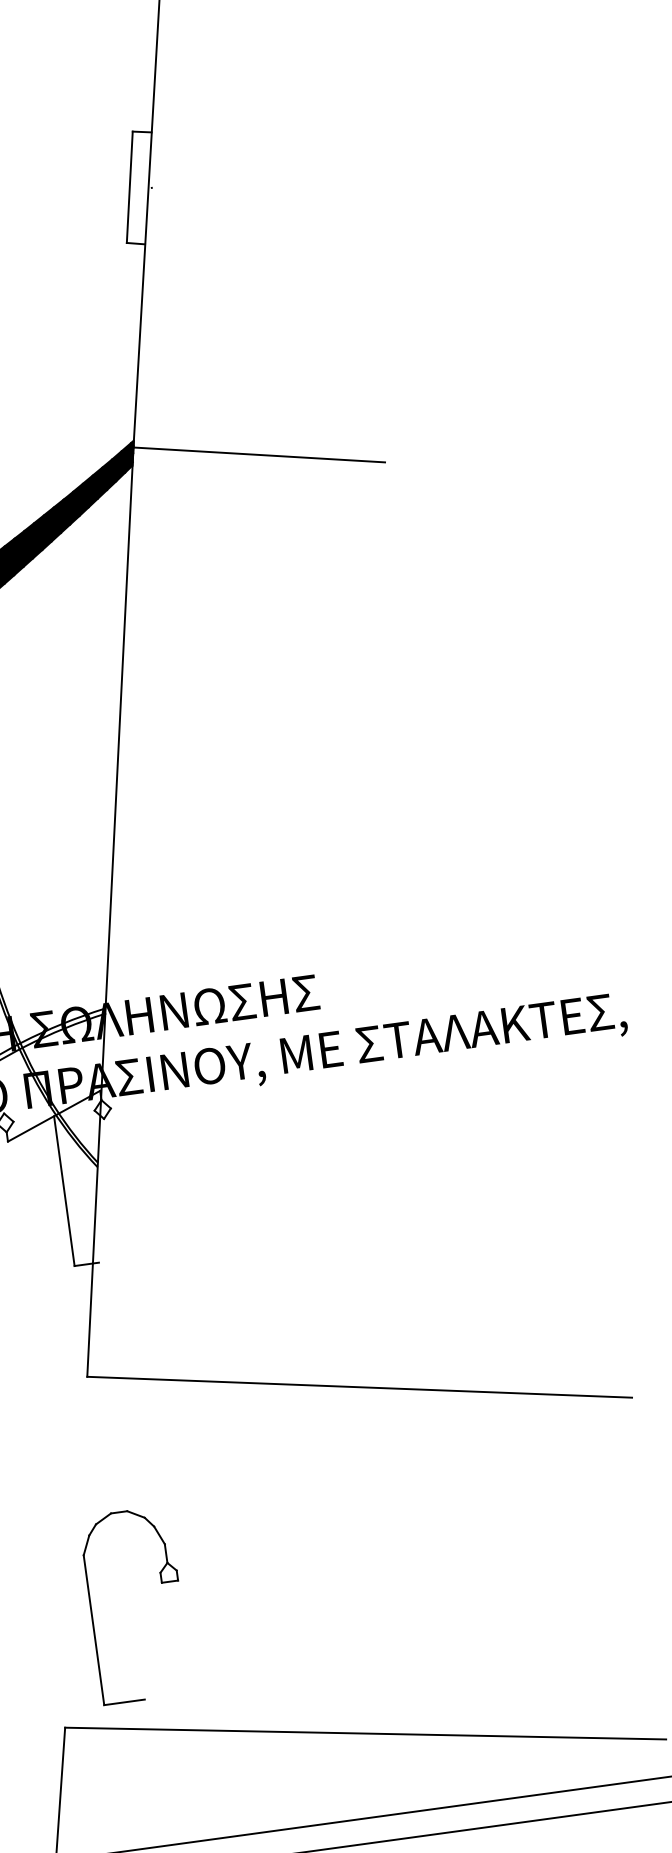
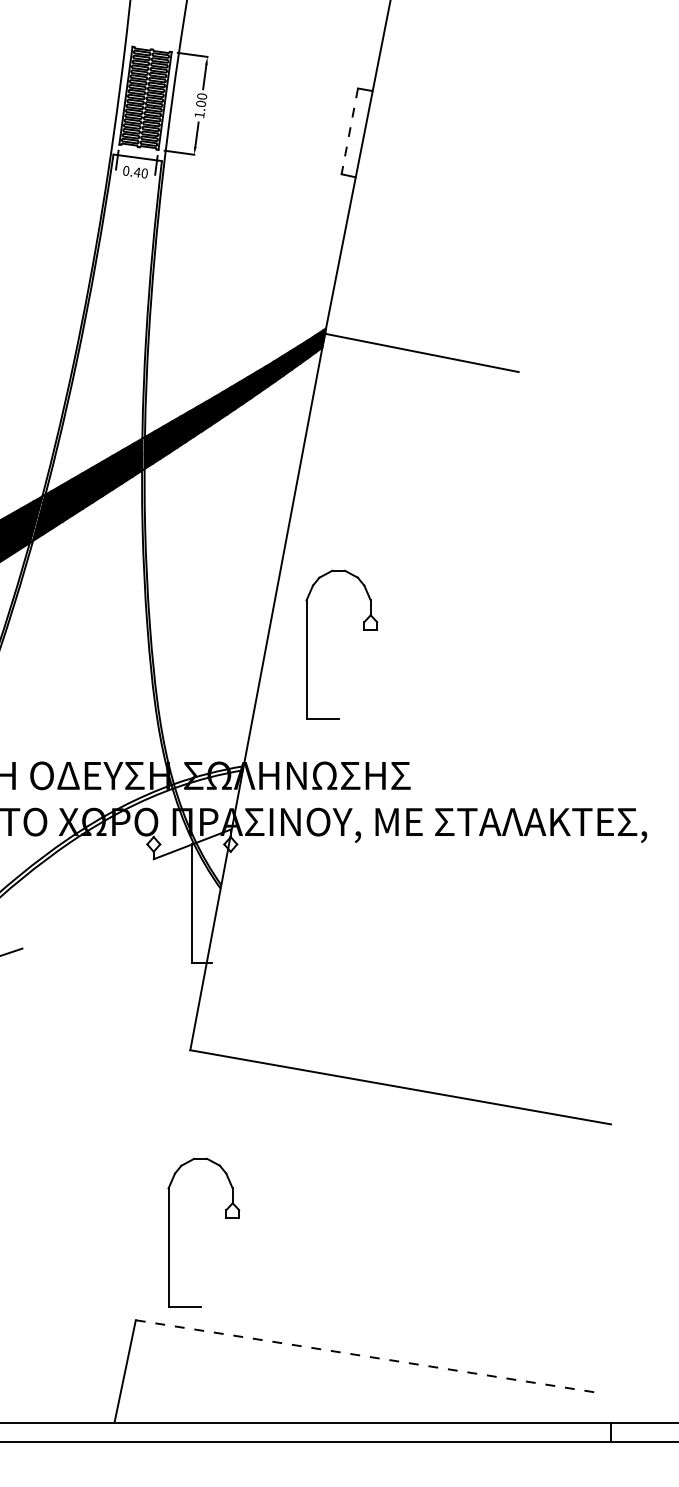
line: (129, 187) -> (349, 131), solid -> dashed
part: (233, 816) -> (363, 630), added
line: (365, 1733) -> (368, 1356), solid -> dashed

